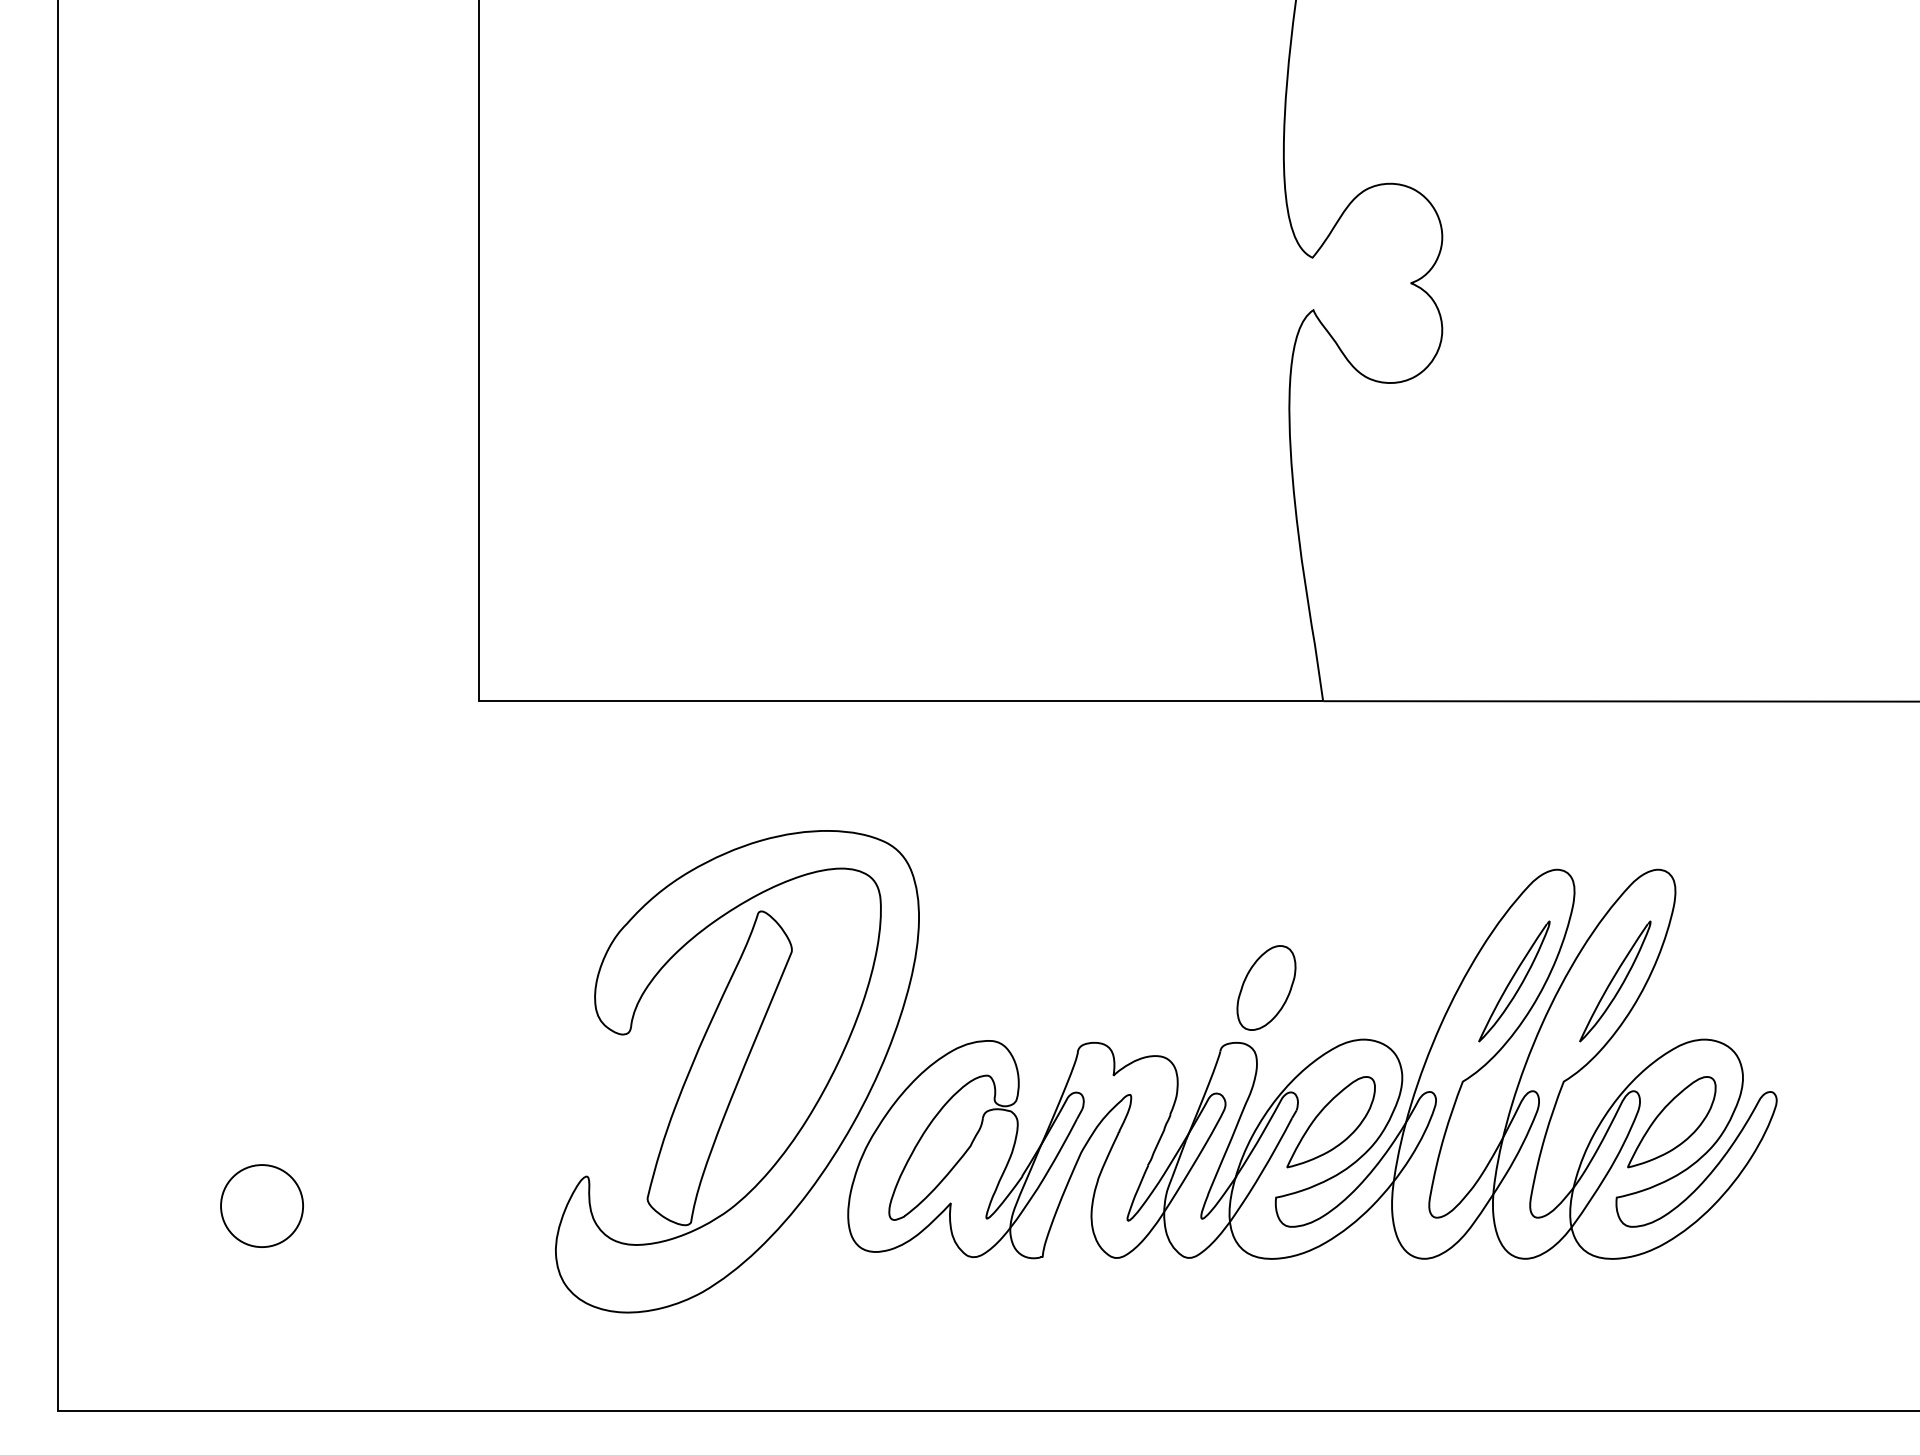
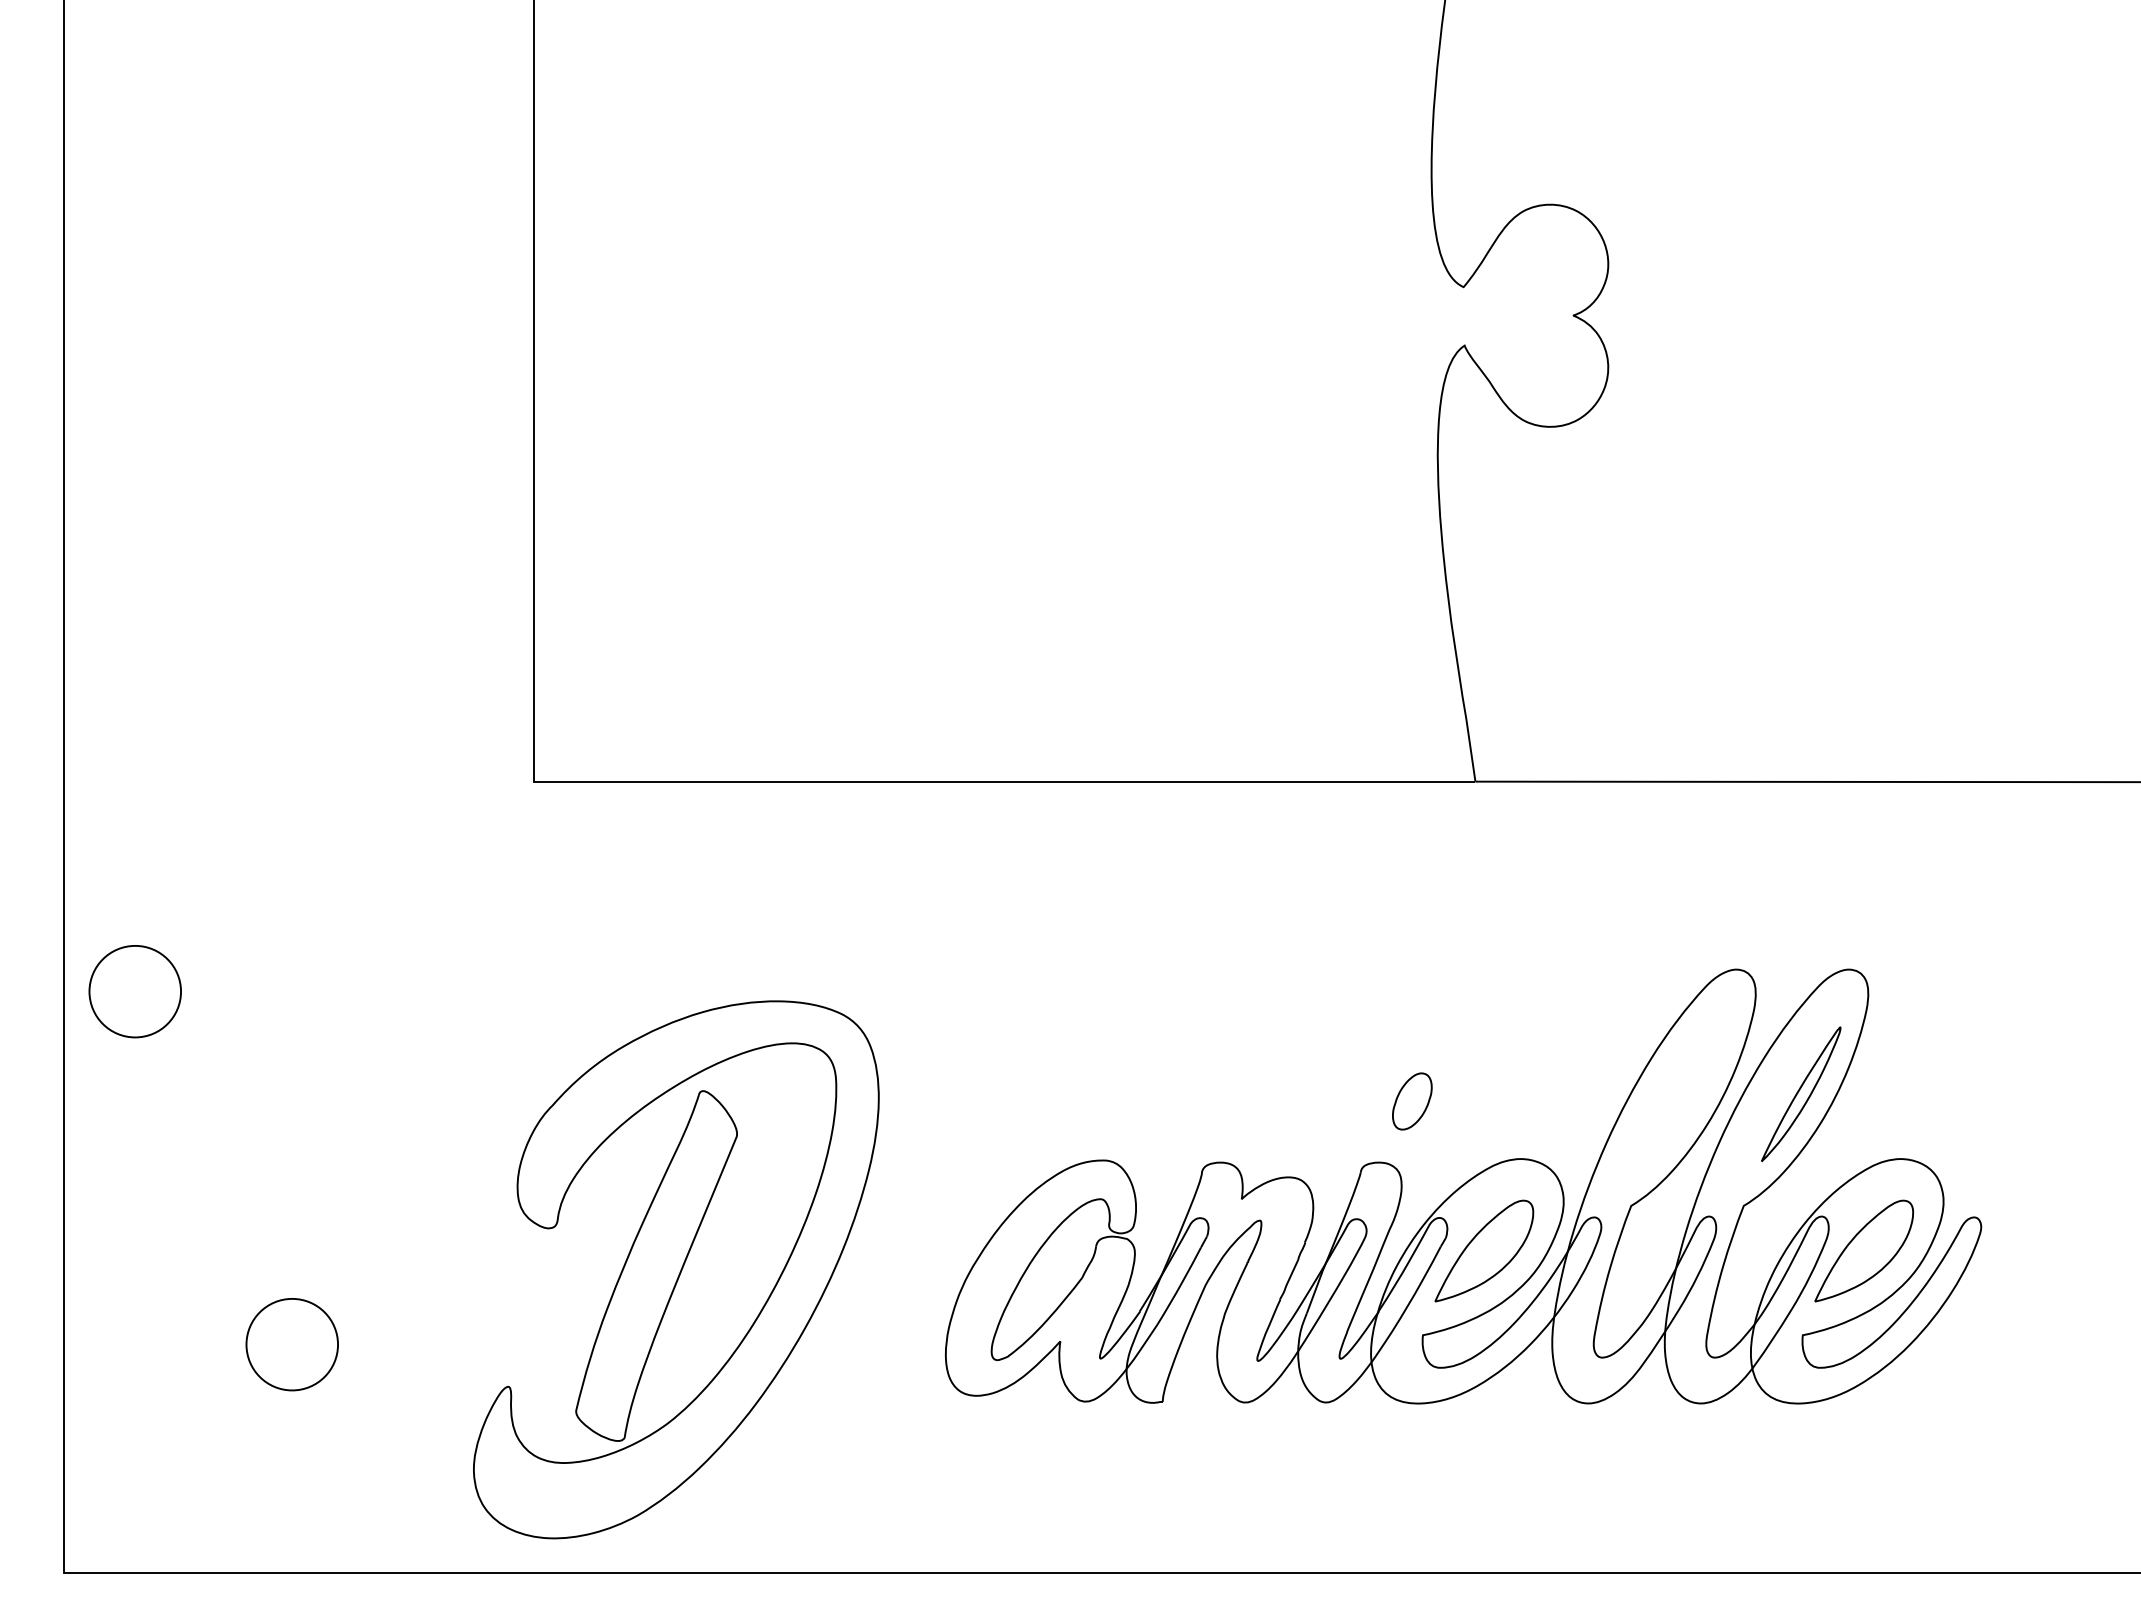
part: (120, 889) -> (134, 991), added
part: (1514, 980) -> (1688, 1093), removed
part: (1266, 988) -> (1412, 1101), size x0.6
part: (737, 1071) -> (676, 1269), moved

